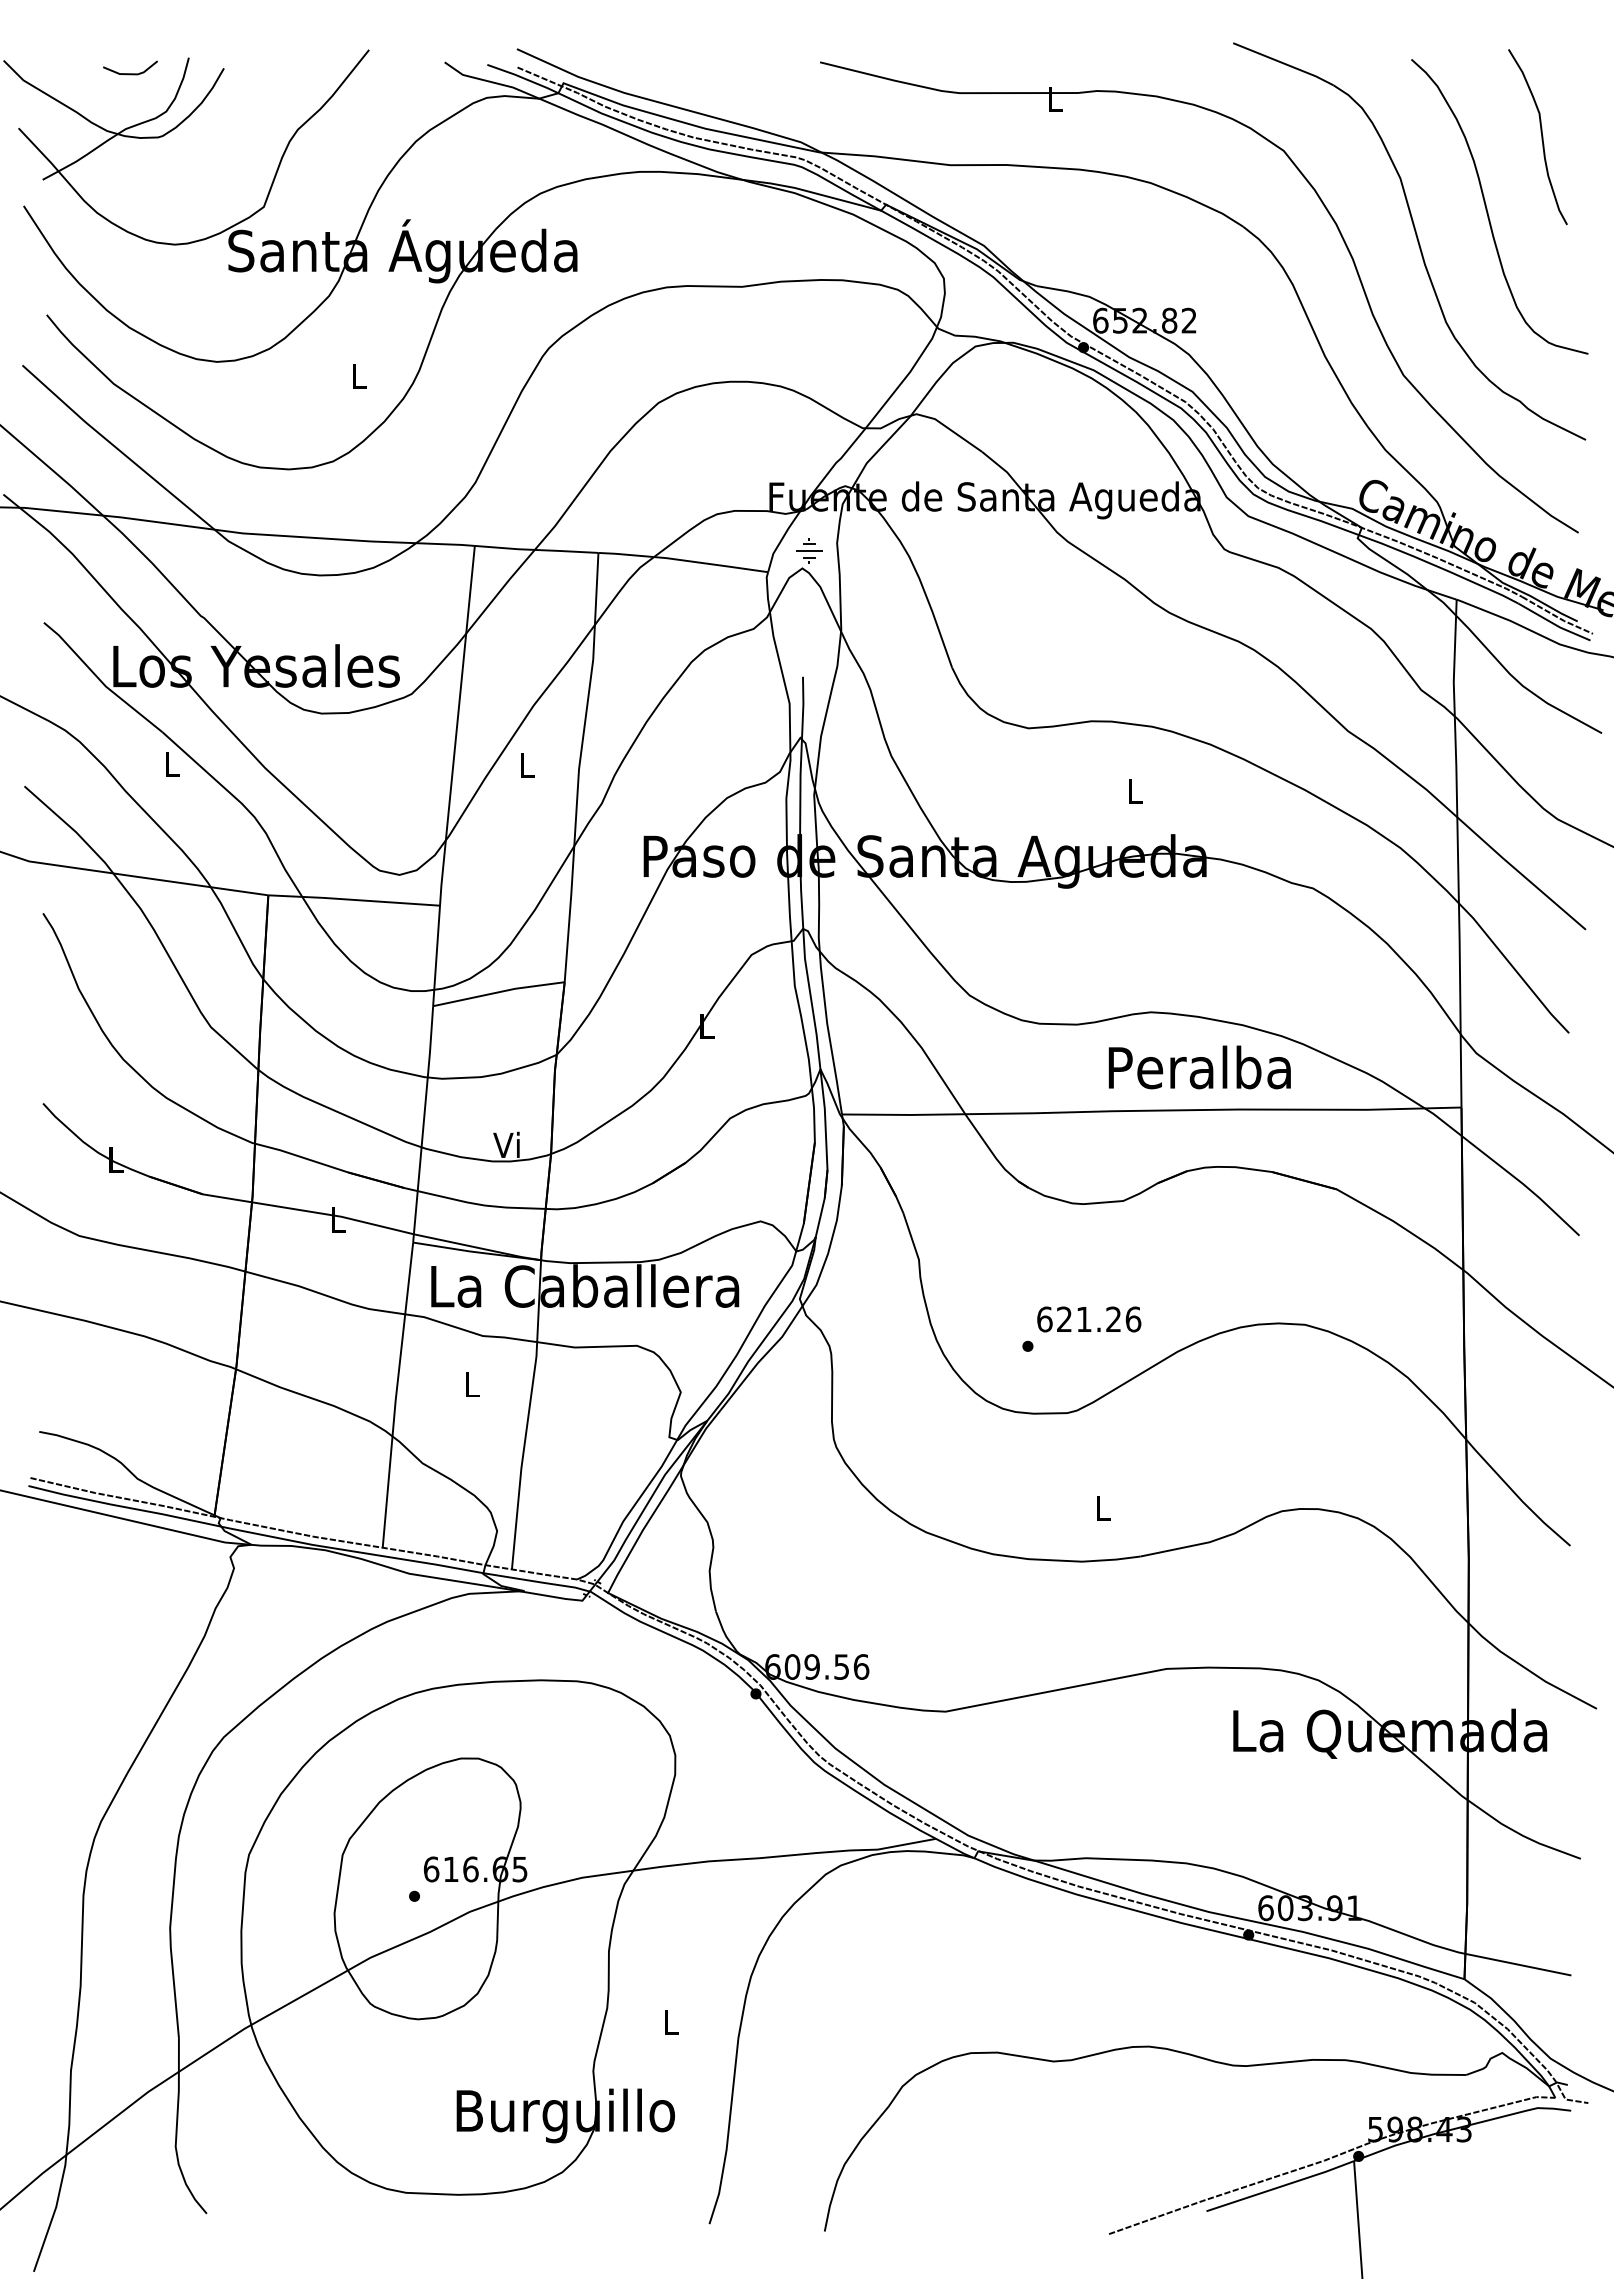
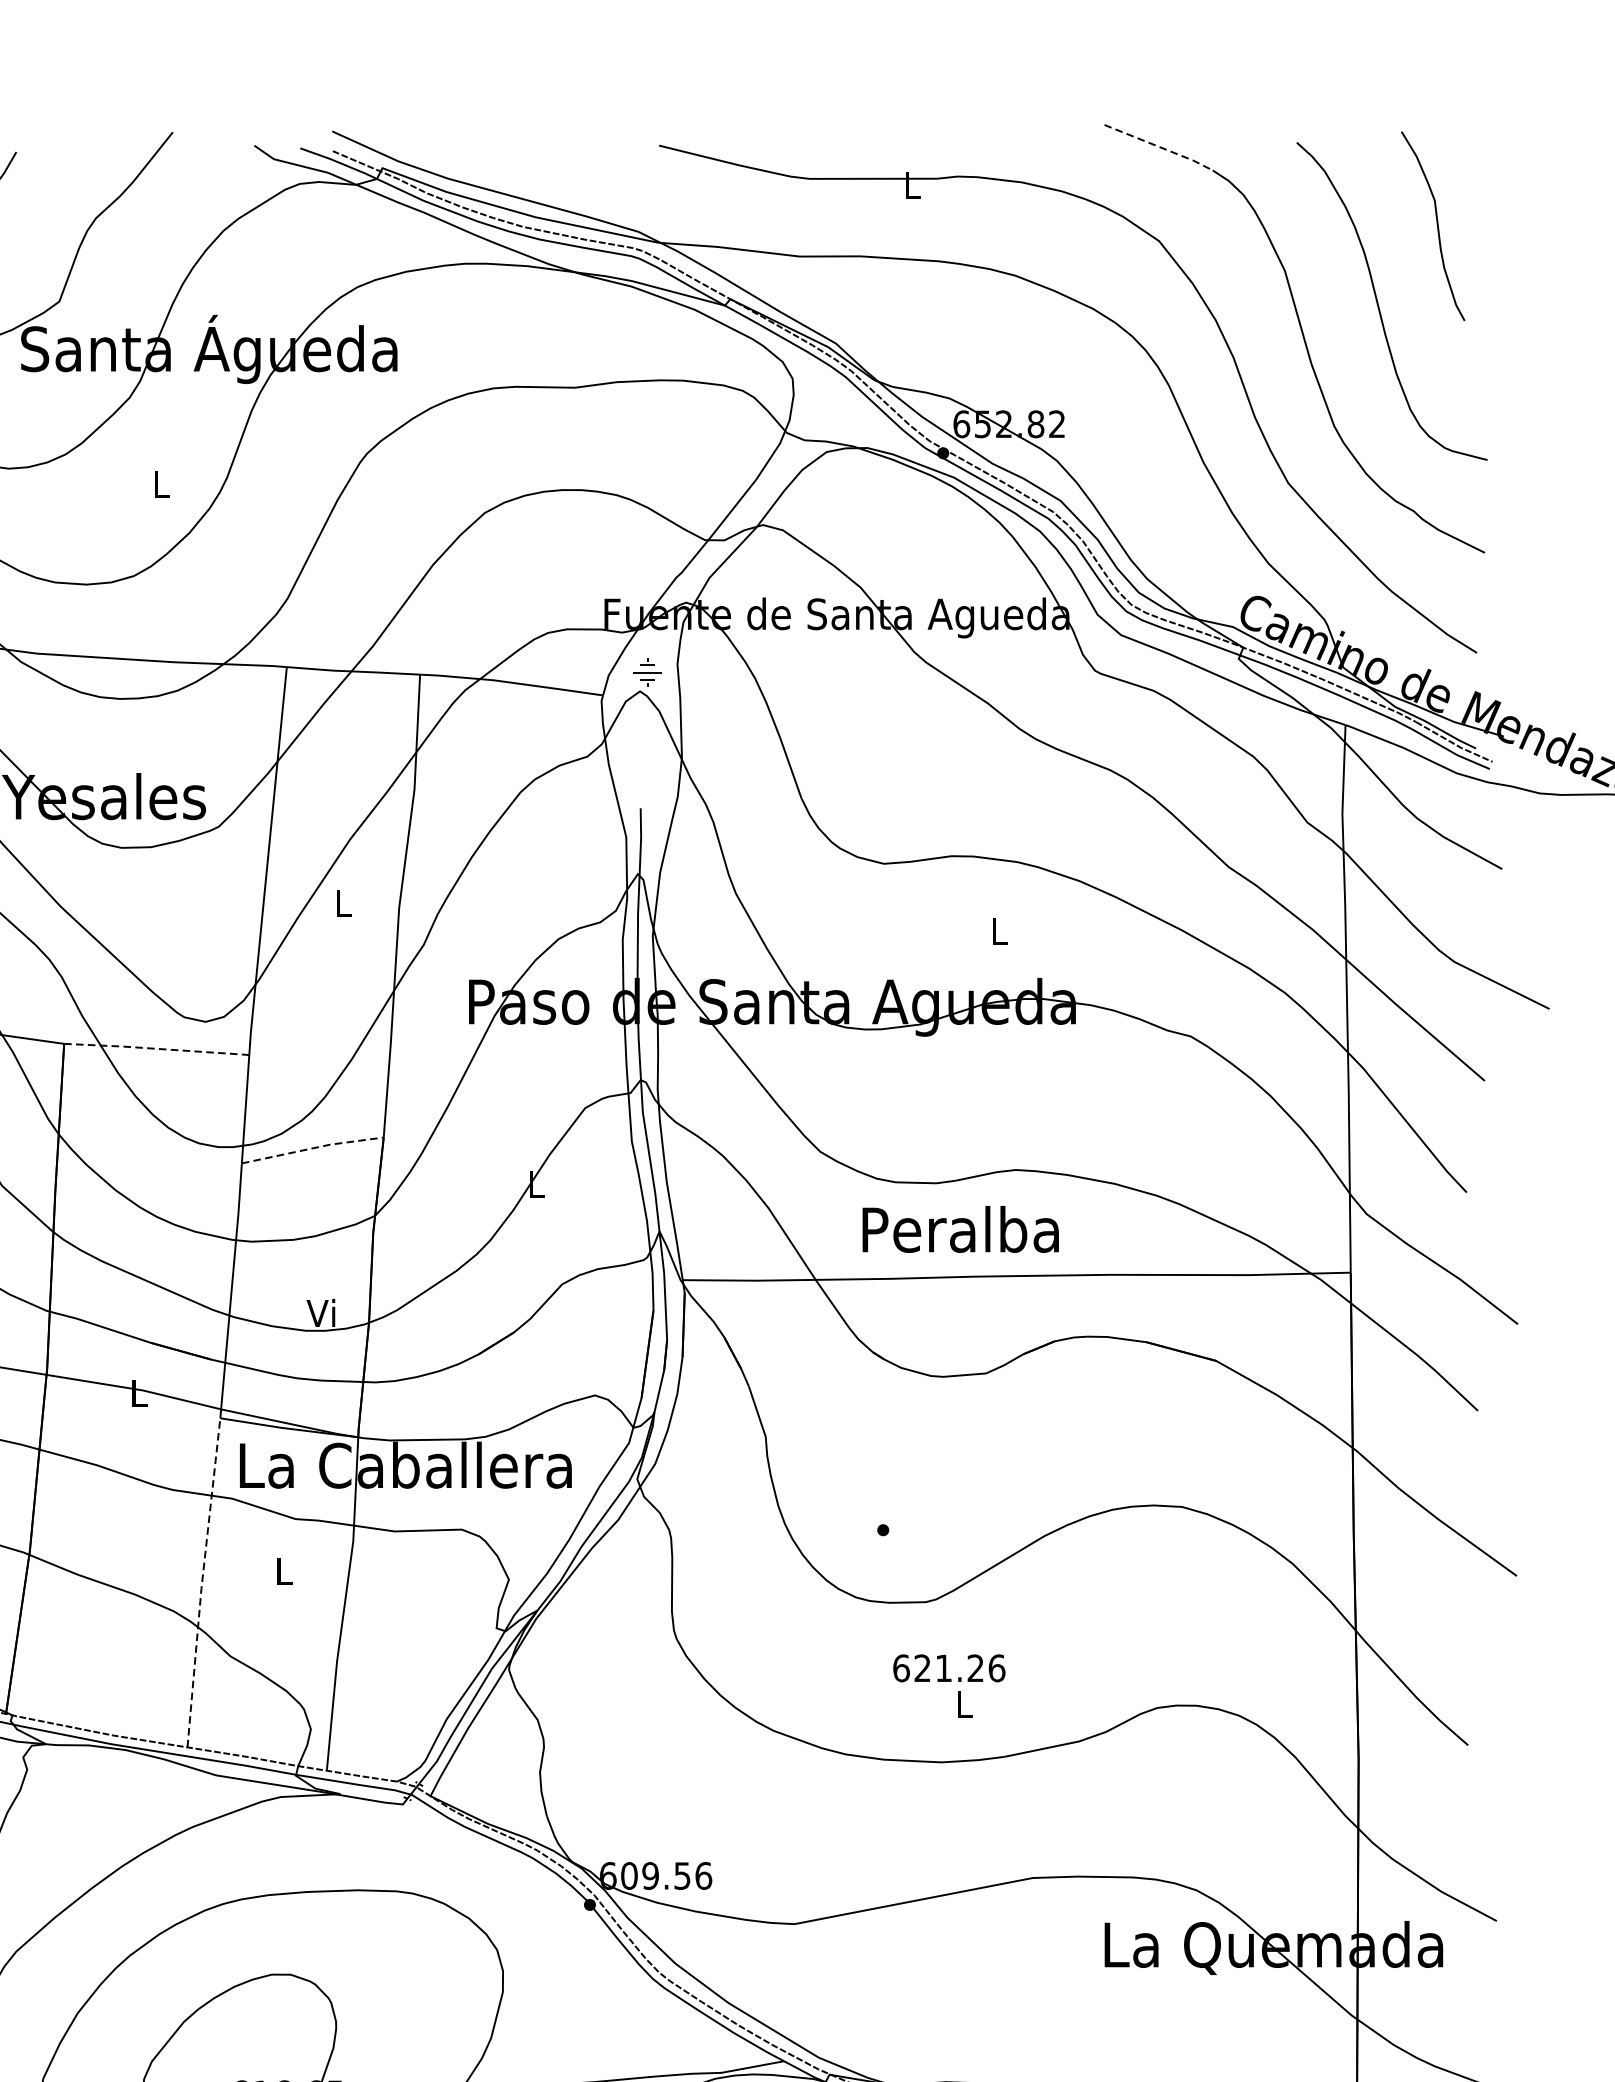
line: (1284, 63) -> (1159, 146), solid -> dashed
line: (353, 899) -> (156, 1048), solid -> dashed
line: (499, 992) -> (313, 1148), solid -> dashed
text: (1199, 1067) -> (960, 1229), moved
text: (1089, 1319) -> (949, 1668), moved
line: (396, 1395) -> (202, 1583), solid -> dashed

